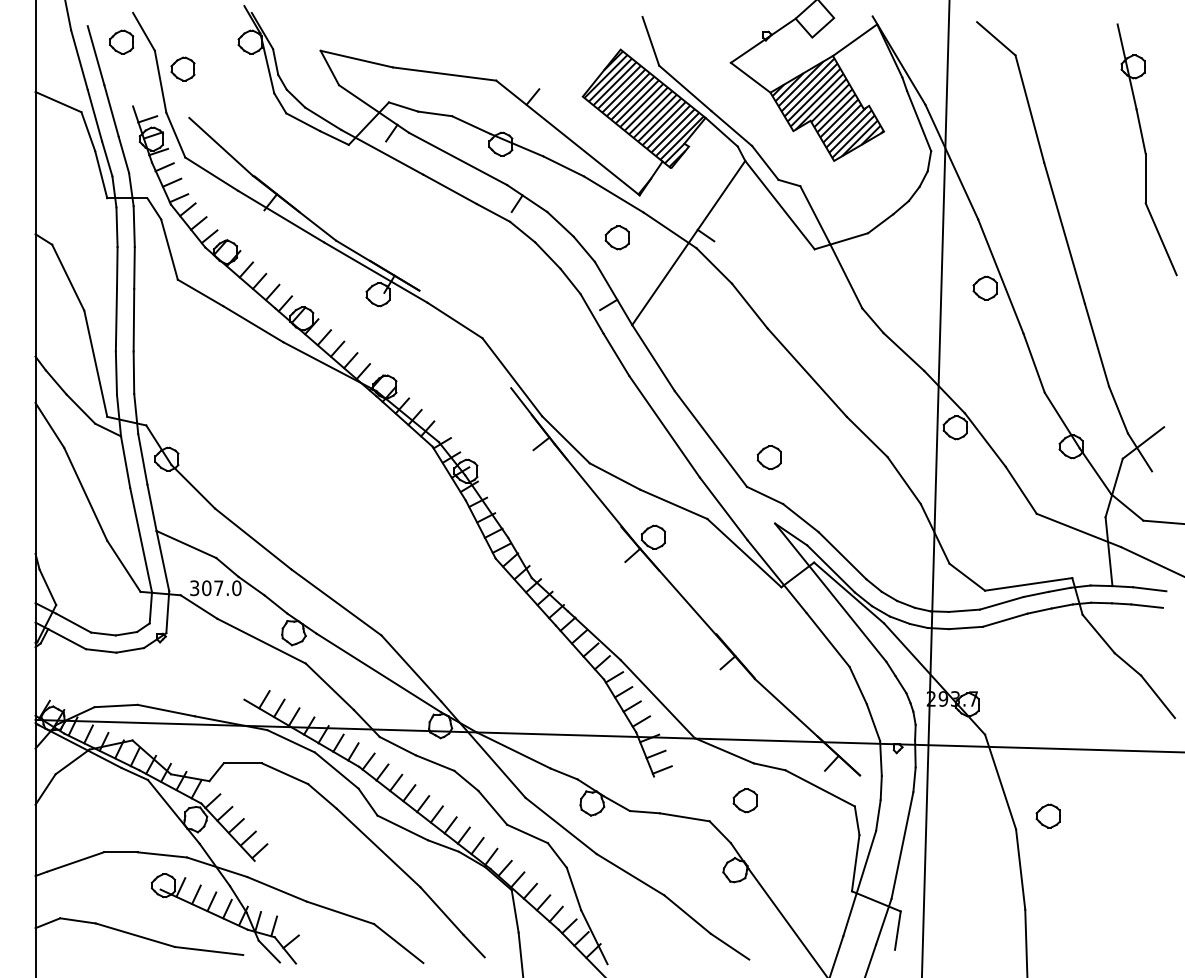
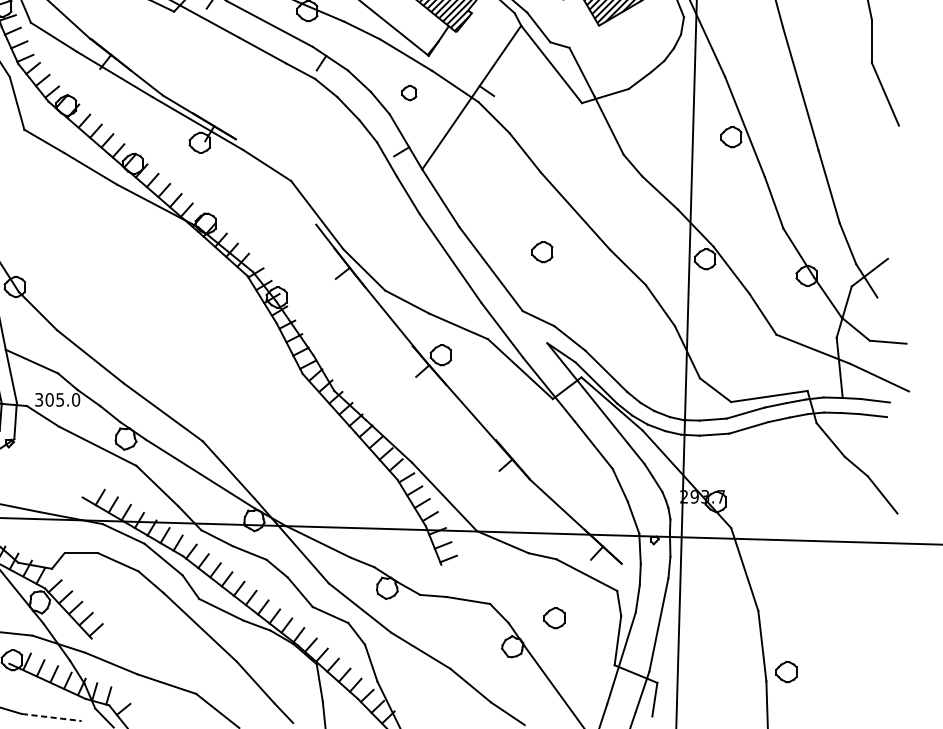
part: (616, 237) -> (408, 92), size x0.7
part: (768, 457) -> (541, 252), moved
text: (218, 588) -> (59, 400), 307.0 -> 305.0
part: (744, 800) -> (553, 618), moved
part: (1047, 815) -> (785, 671), moved
line: (209, 951) -> (52, 717), solid -> dashed

